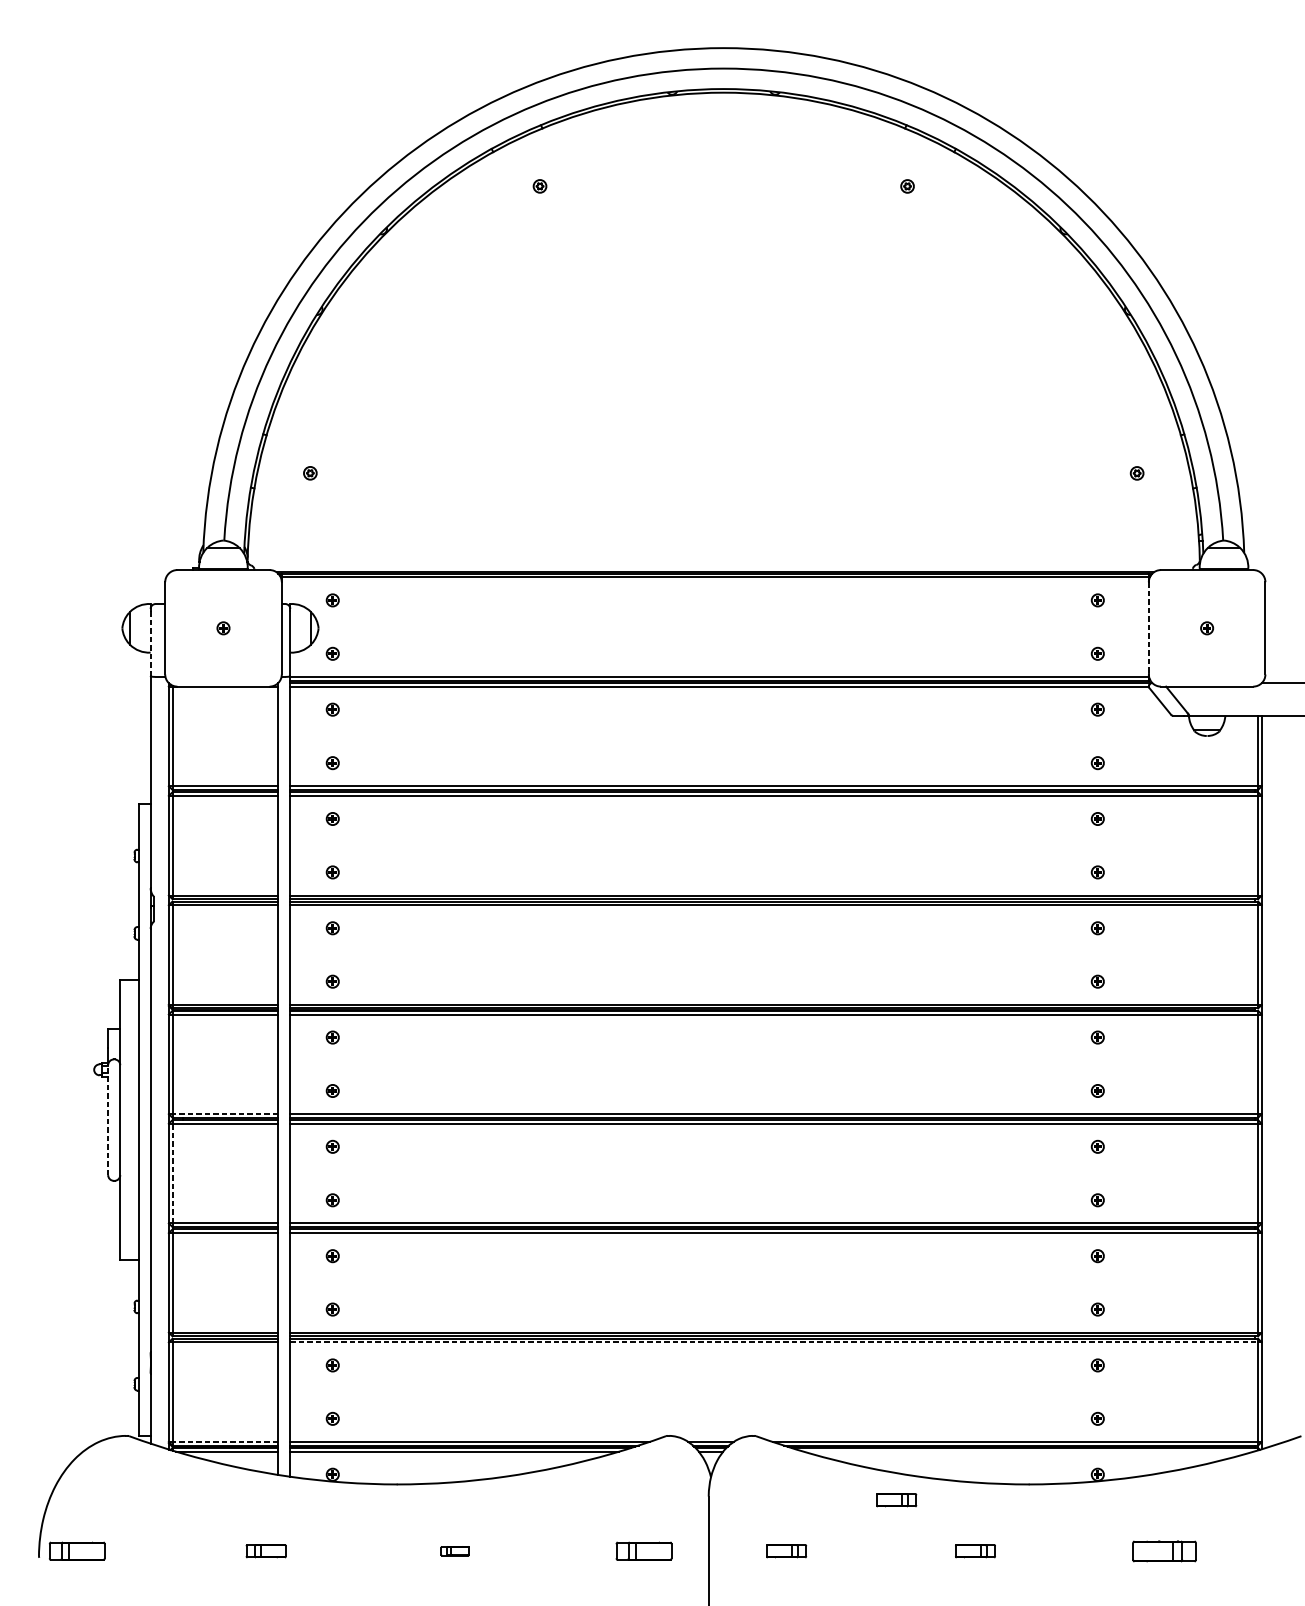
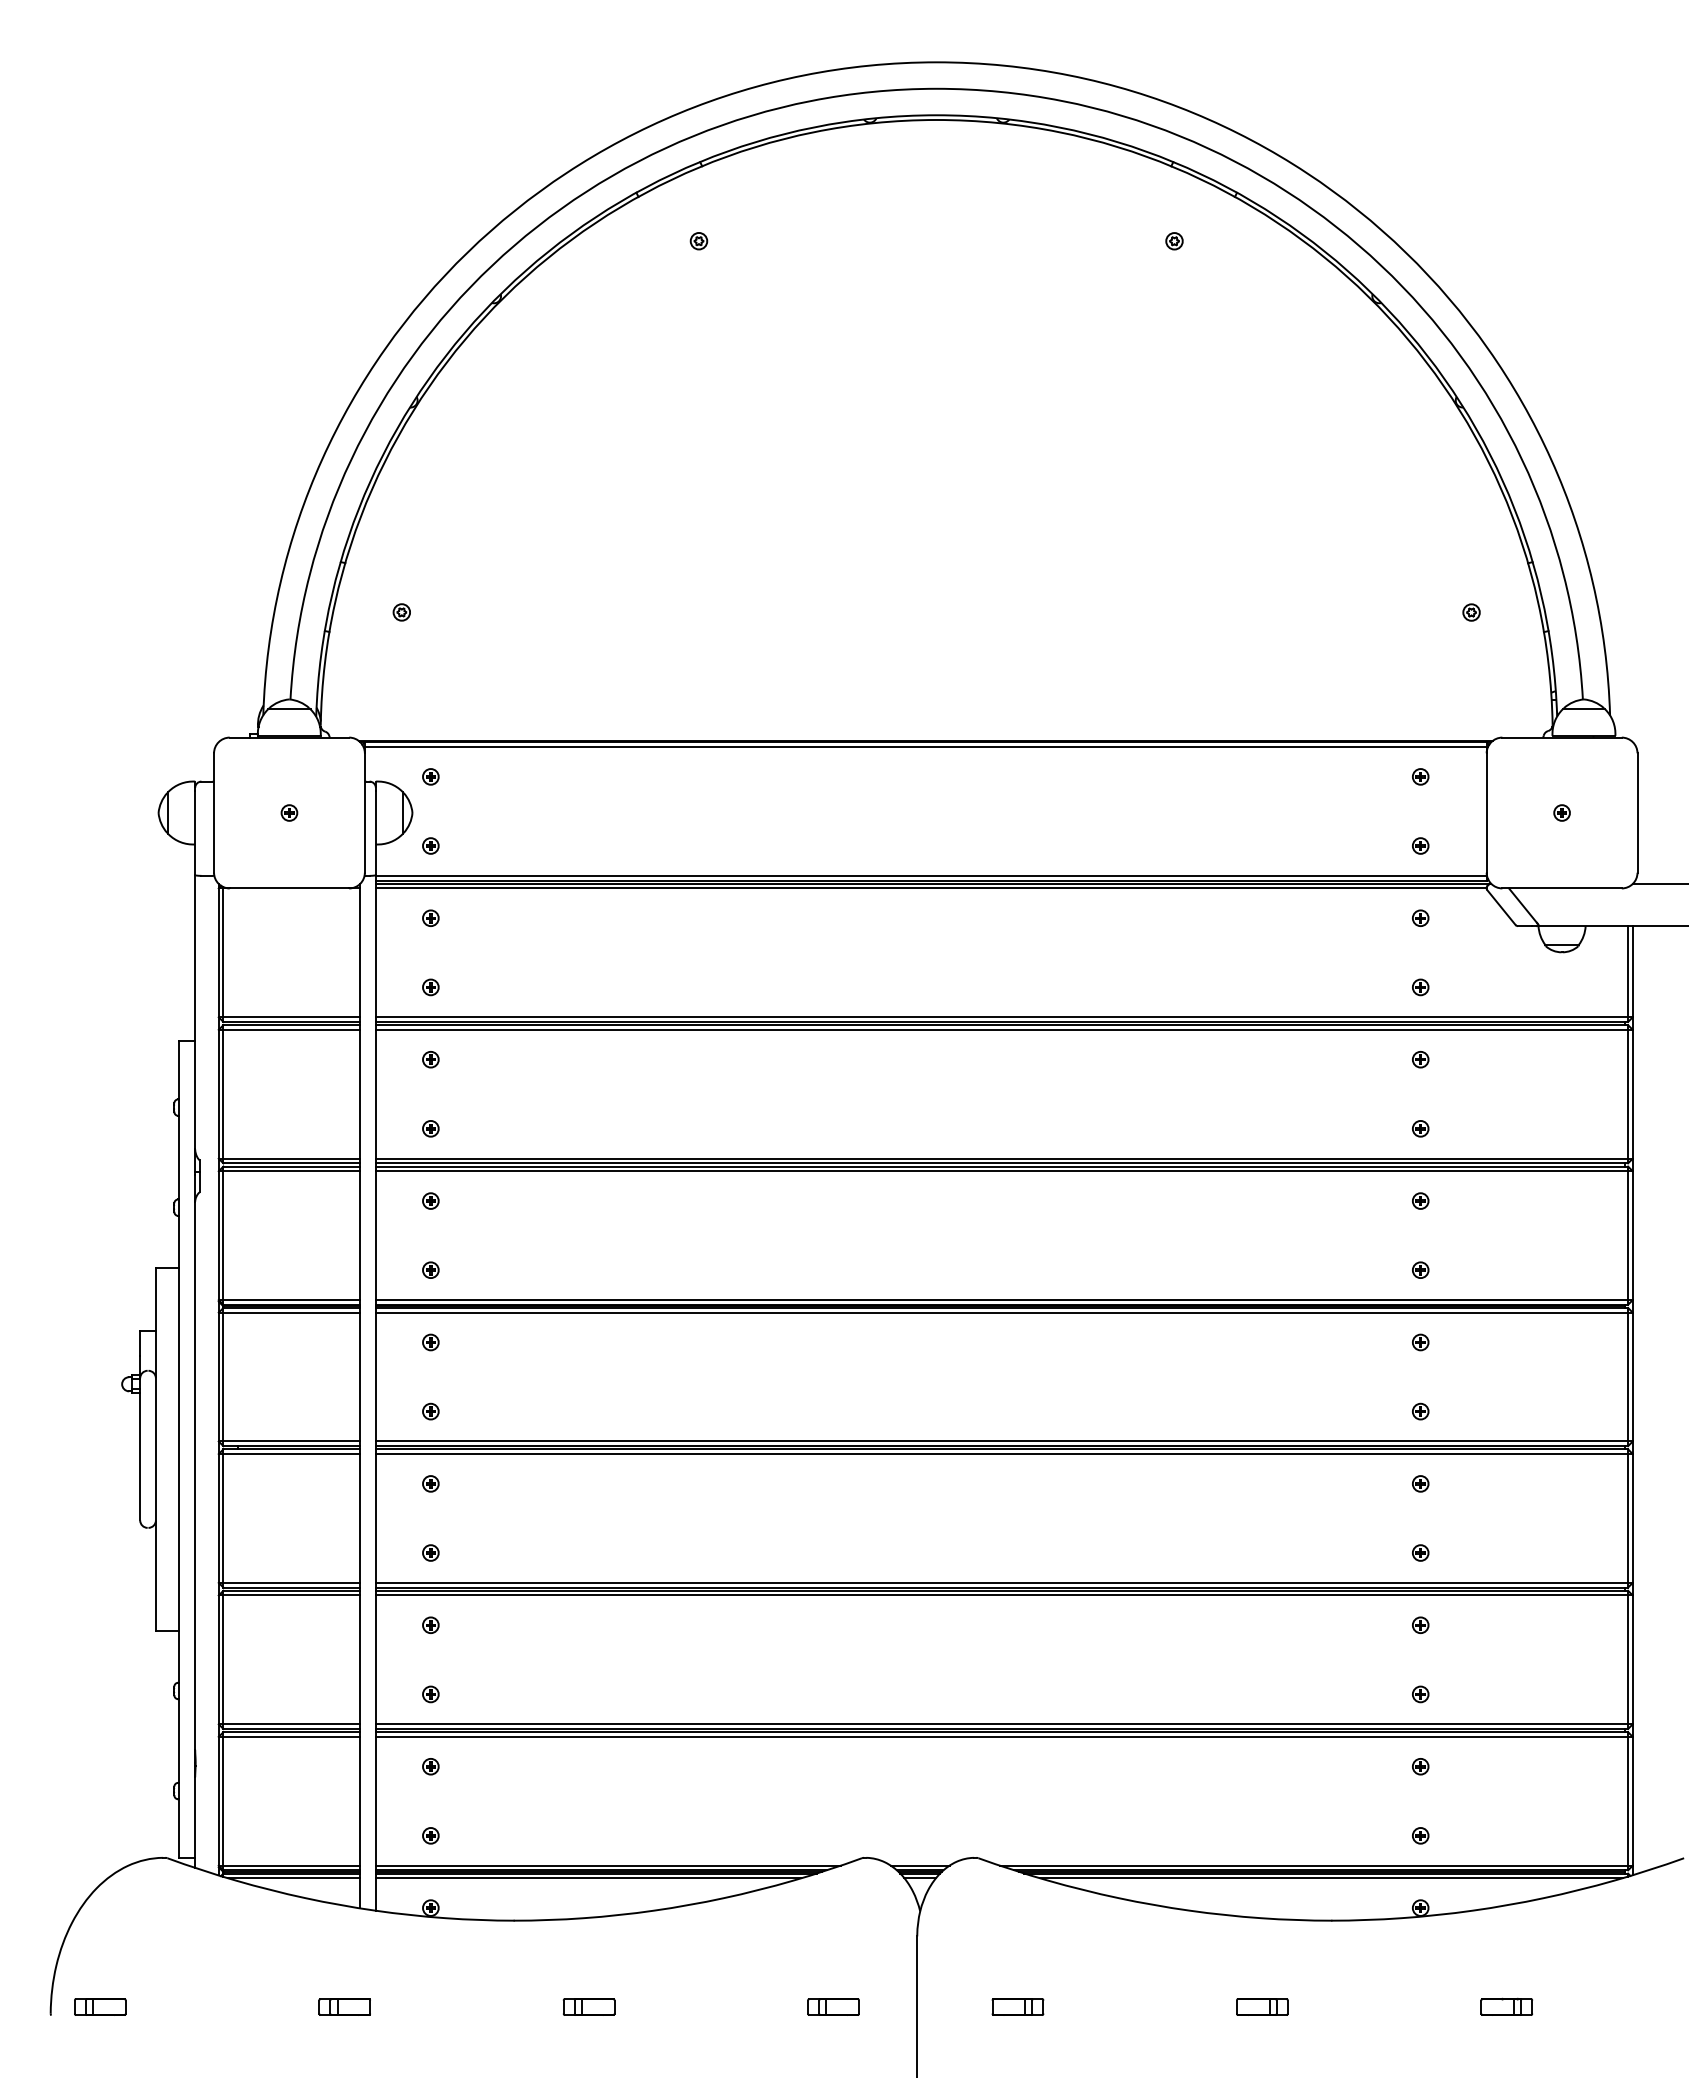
line: (1148, 628) -> (1486, 813), dashed -> solid
line: (150, 643) -> (195, 832), dashed -> solid
line: (225, 1114) -> (291, 1441), dashed -> solid
line: (108, 1119) -> (140, 1448), dashed -> solid
line: (172, 1172) -> (223, 1517), dashed -> solid
line: (774, 1342) -> (1002, 1736), dashed -> solid
line: (225, 1441) -> (291, 1865), dashed -> solid
line: (1028, 1451) -> (1331, 1878), added
part: (896, 1499) -> (1160, 1940), removed
part: (77, 1550) -> (100, 2006), size x0.71
part: (455, 1550) -> (589, 2006), size x1.43
part: (643, 1550) -> (833, 2006), size x0.71
part: (1164, 1550) -> (1506, 2006), size x0.62

